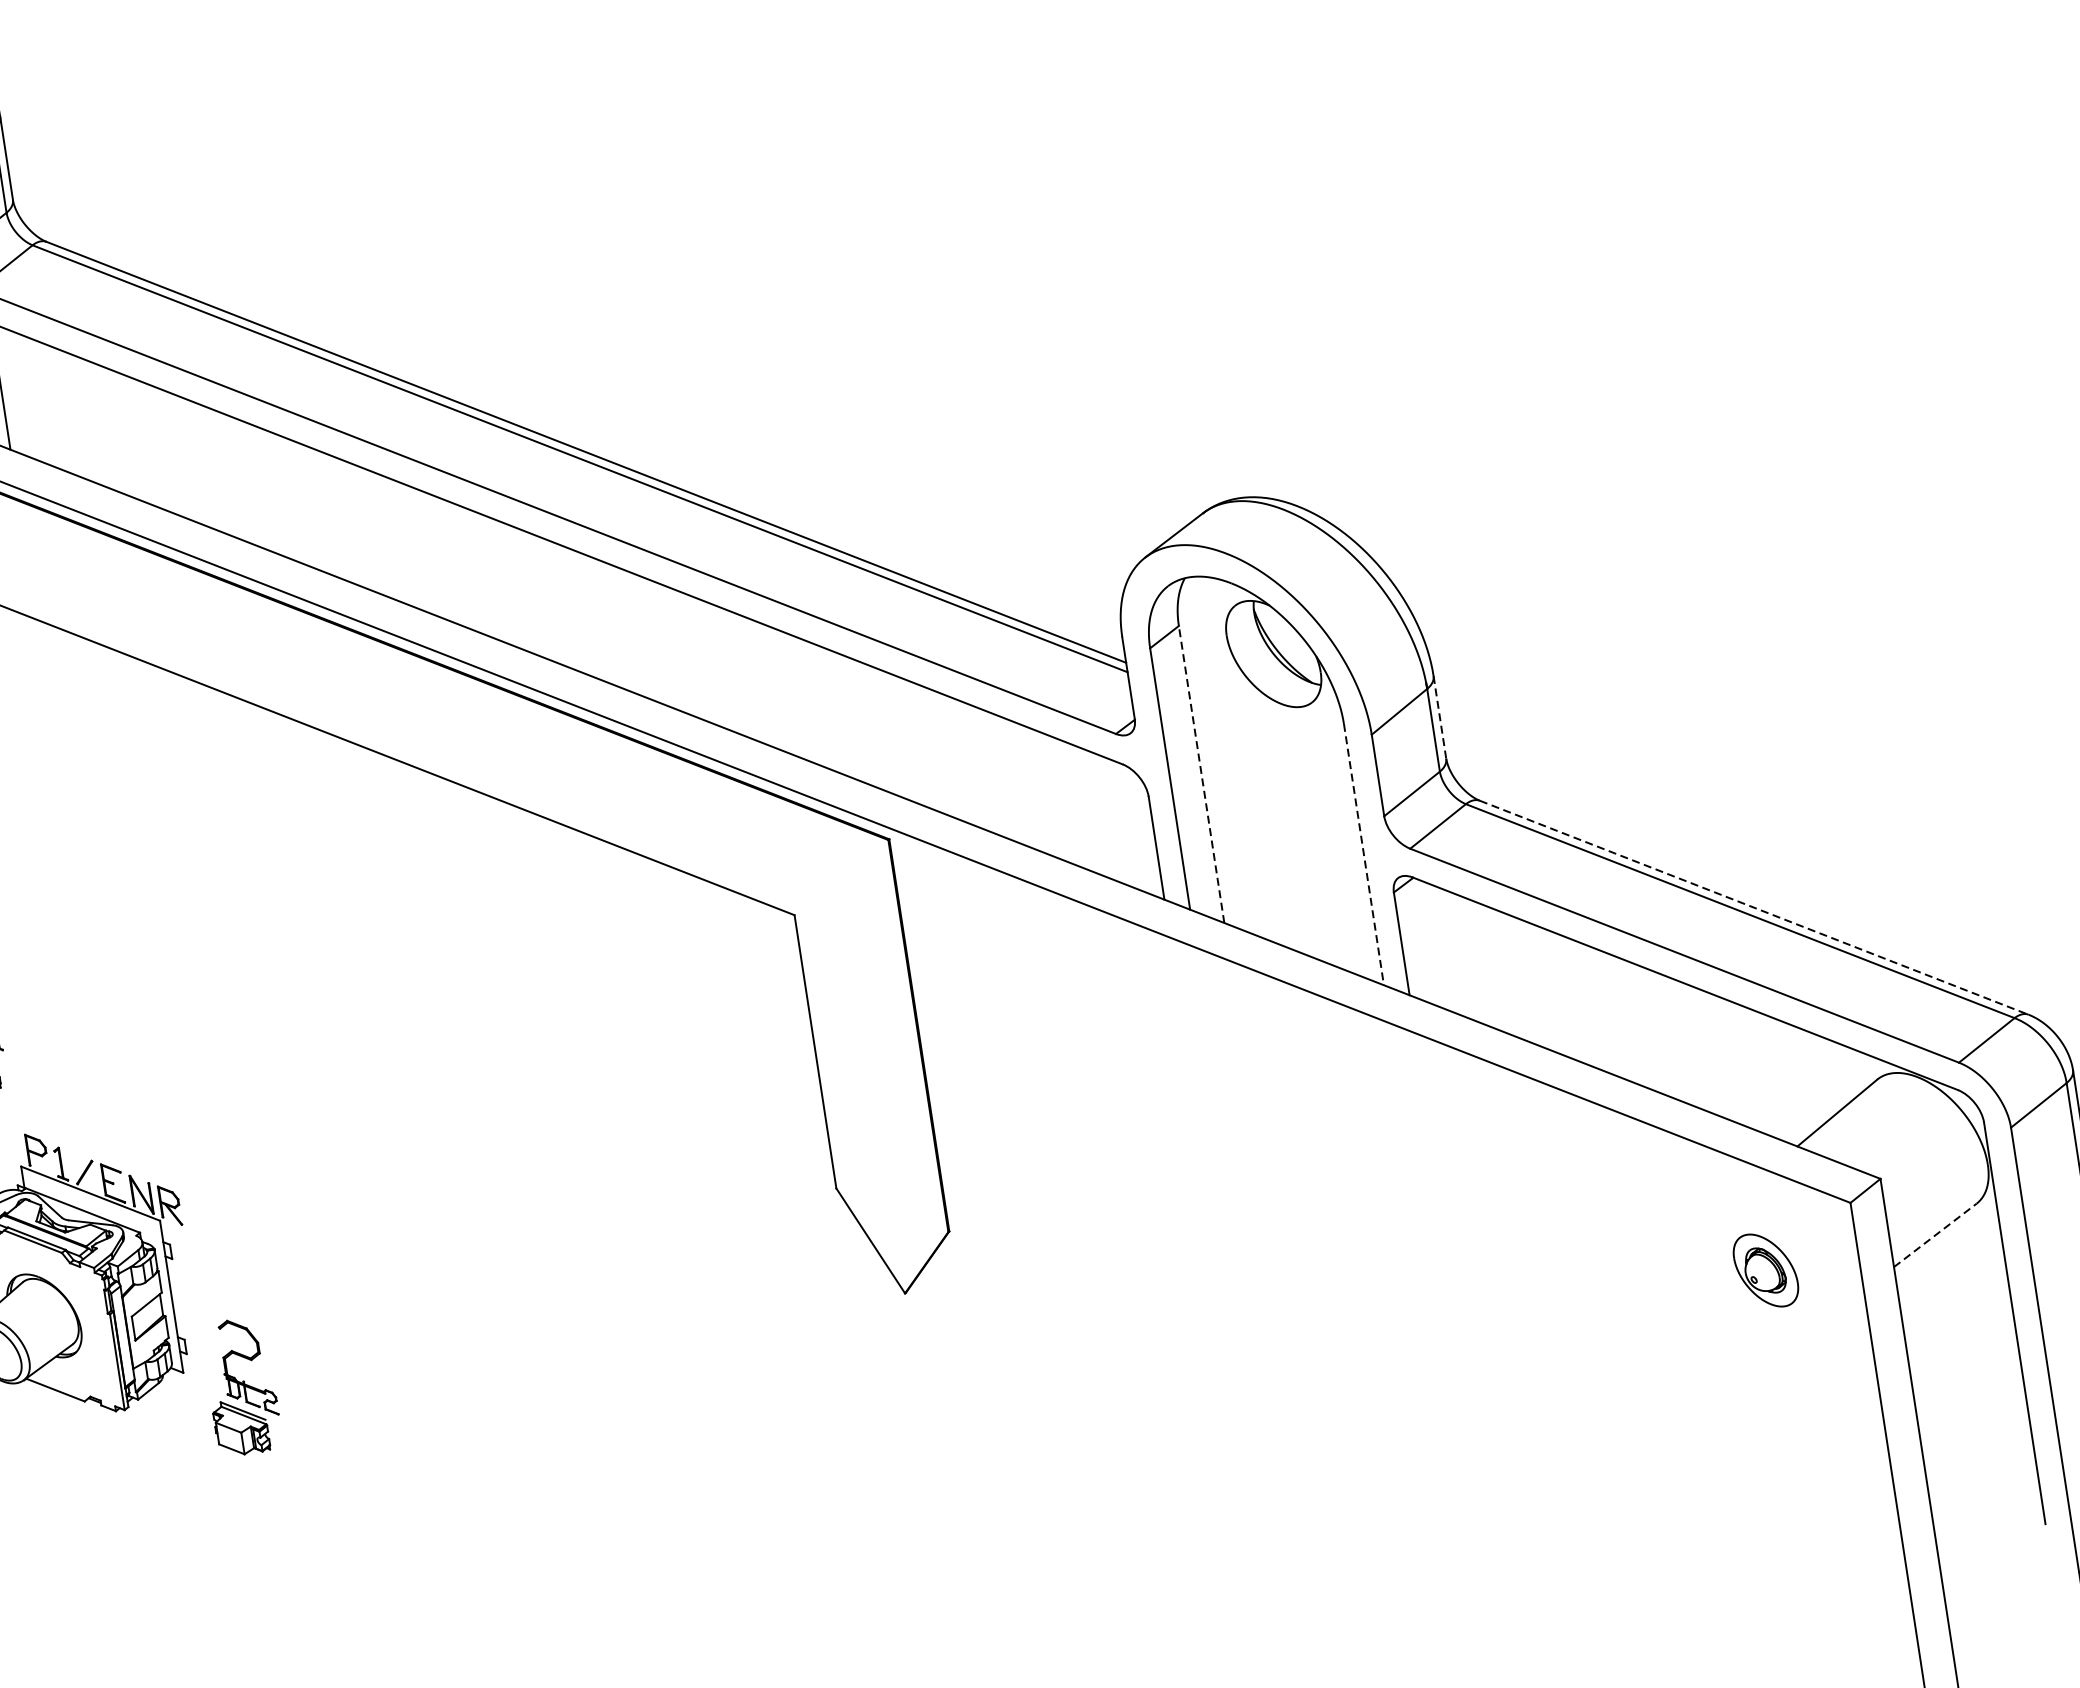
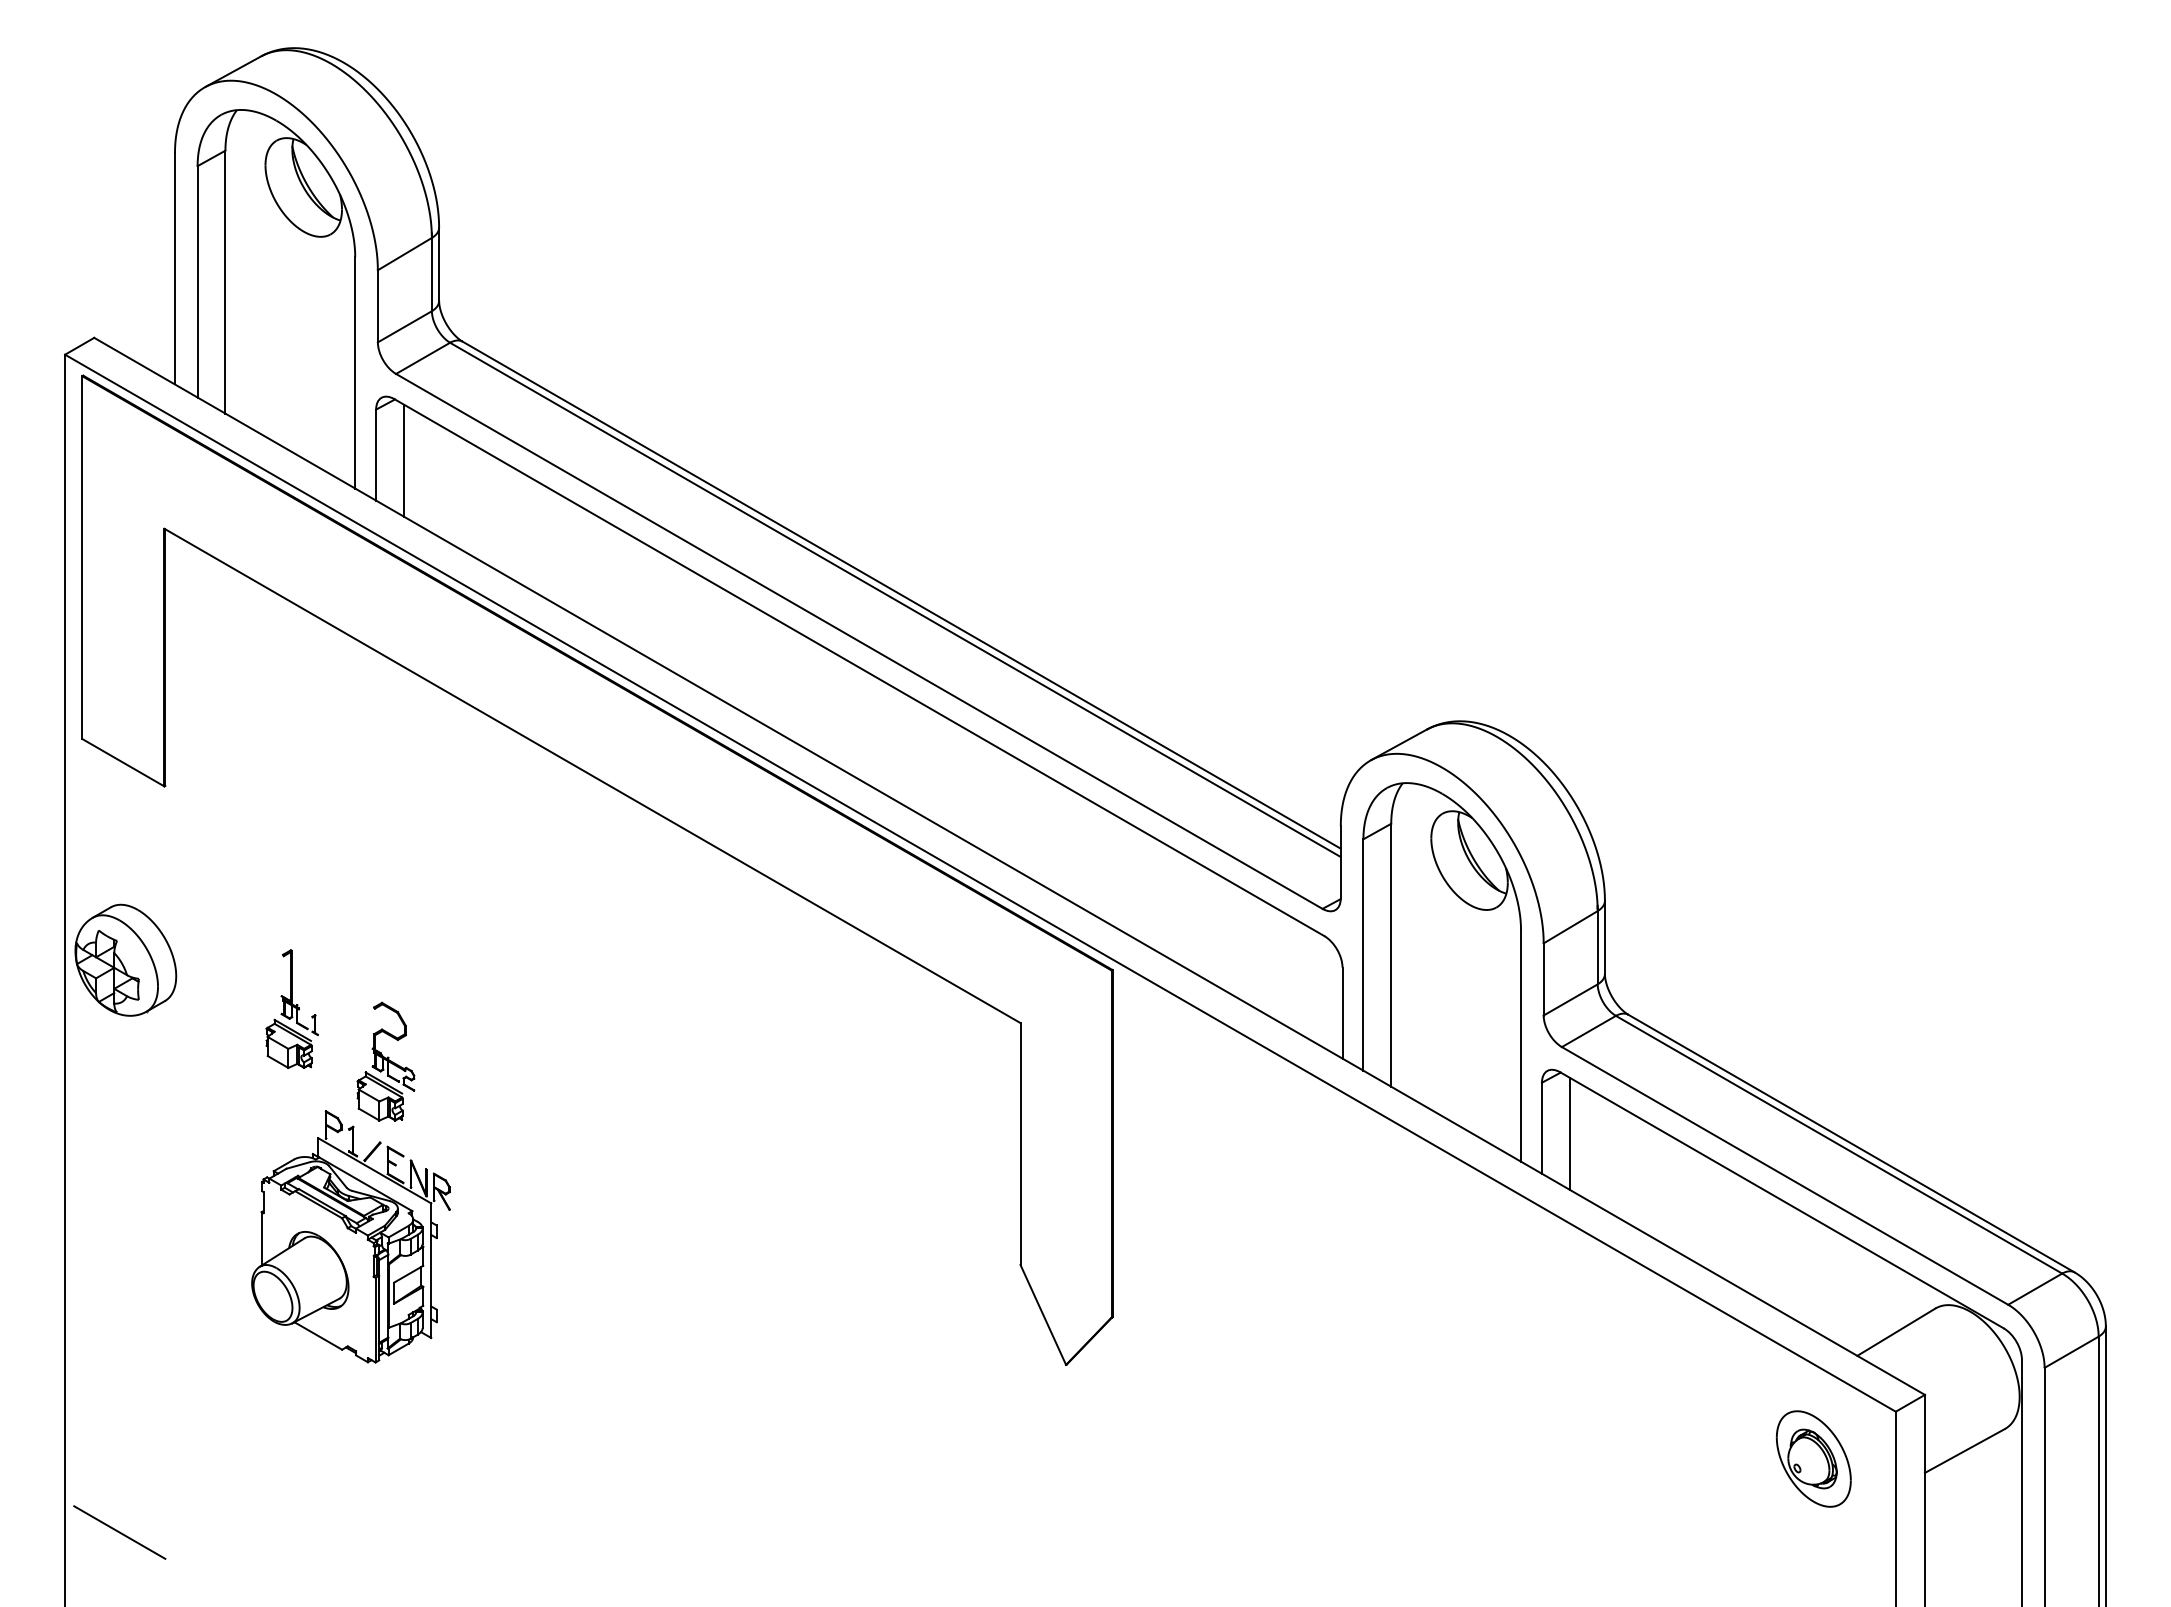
line: (1439, 717) -> (1604, 937), dashed -> solid
line: (1201, 773) -> (1391, 954), dashed -> solid
line: (1364, 855) -> (1521, 1046), dashed -> solid
line: (1754, 907) -> (1851, 1143), dashed -> solid
line: (1433, 945) -> (1569, 1133), added
line: (1934, 1235) -> (1964, 1451), dashed -> solid
part: (1765, 1269) -> (1813, 1458), size x1.43
part: (241, 1386) -> (385, 1061), moved

